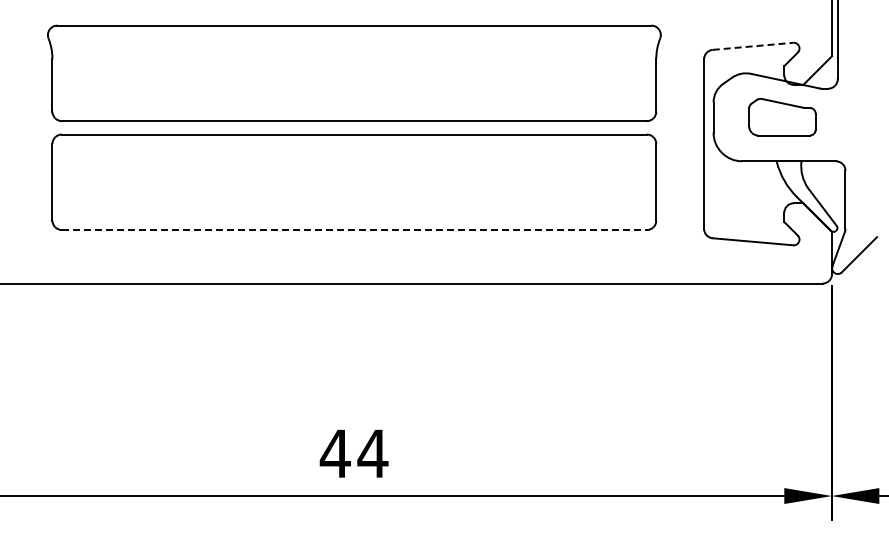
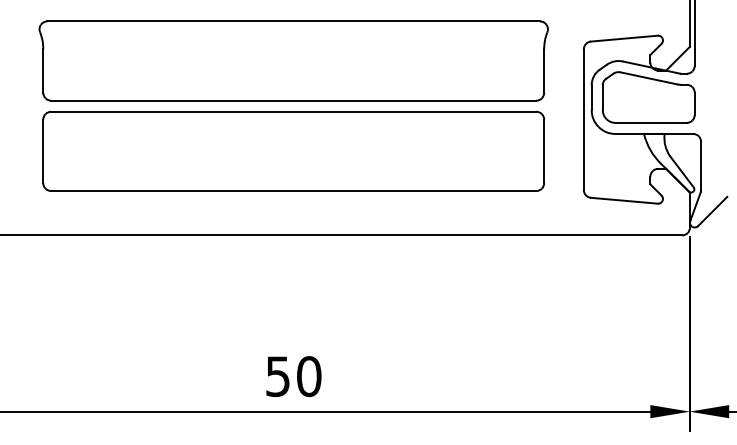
line: (753, 46) -> (624, 38), dashed -> solid
part: (782, 116) -> (648, 96), size x1.67
line: (354, 230) -> (293, 191), dashed -> solid
text: (353, 453) -> (293, 376), 44 -> 50

